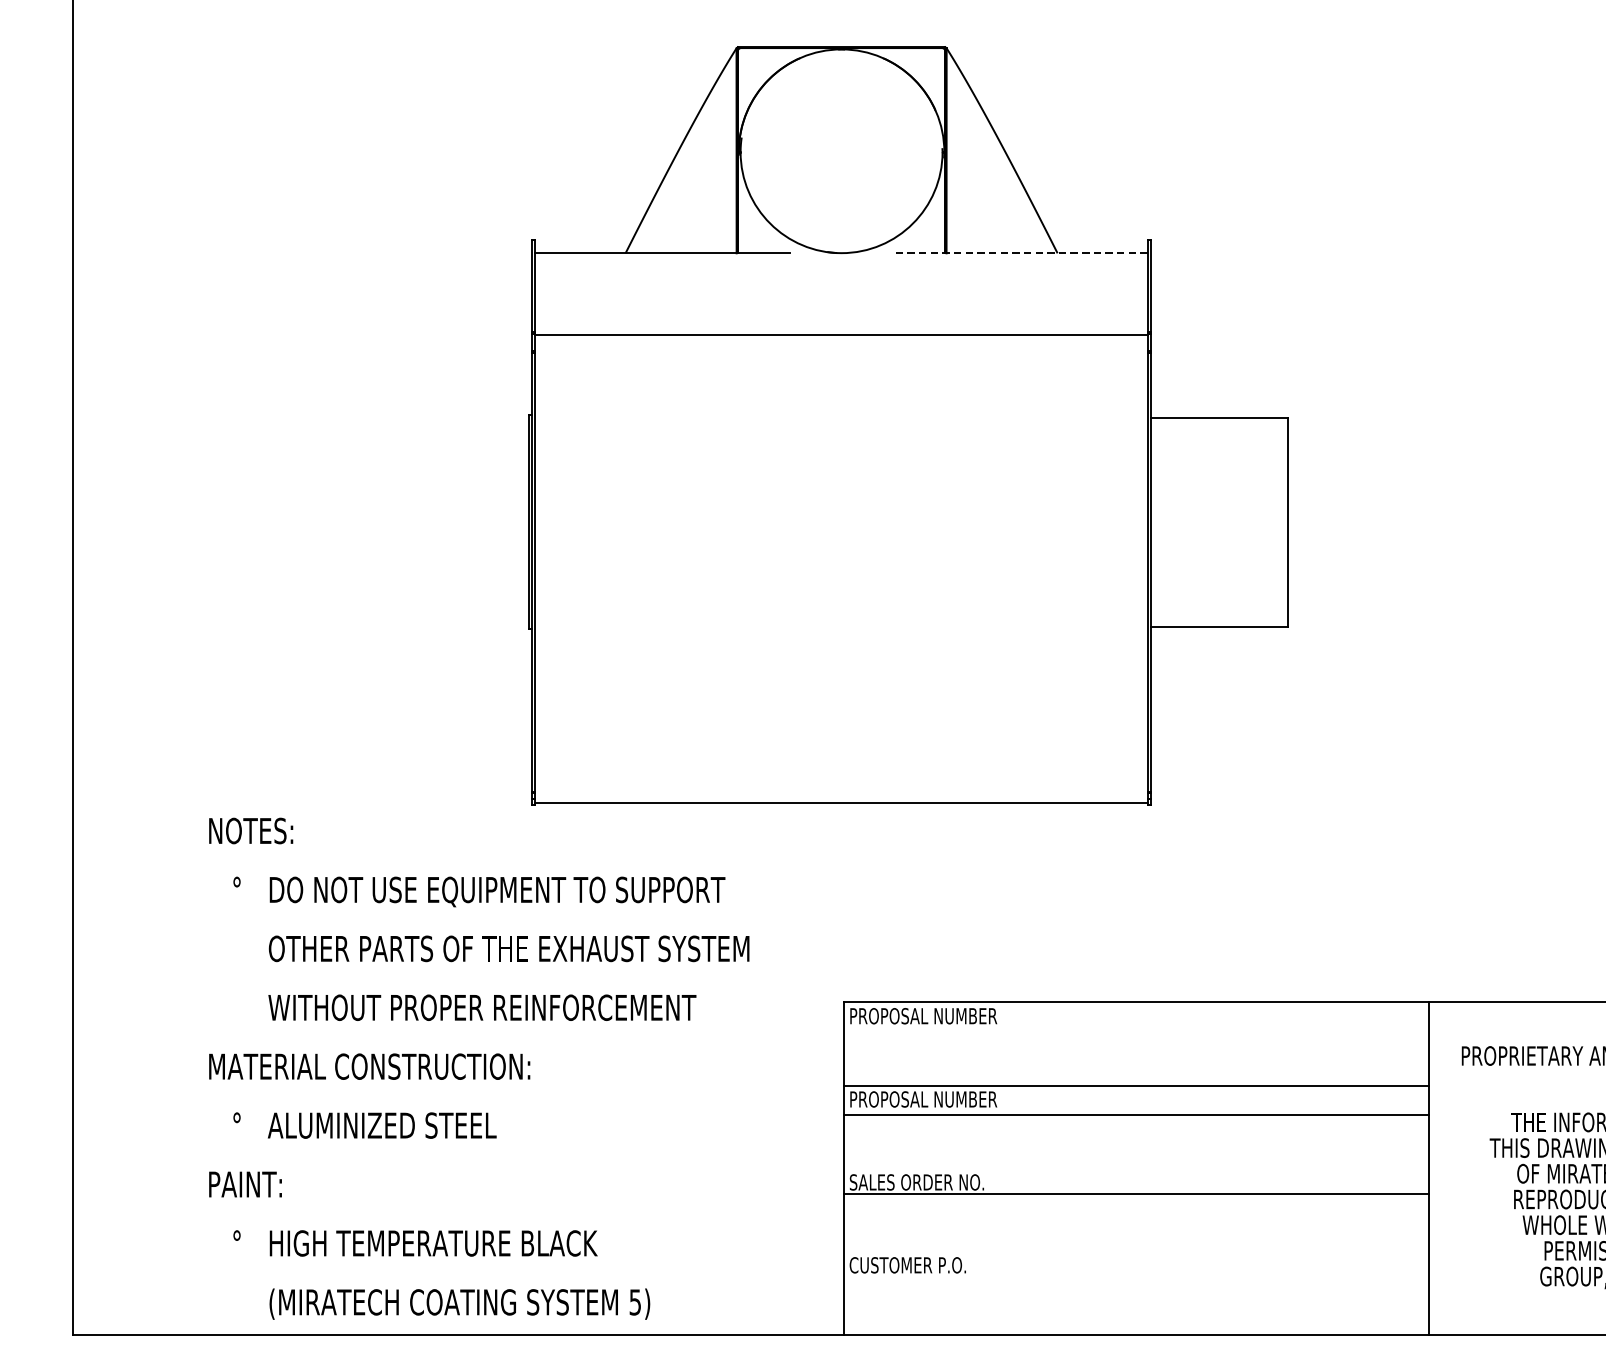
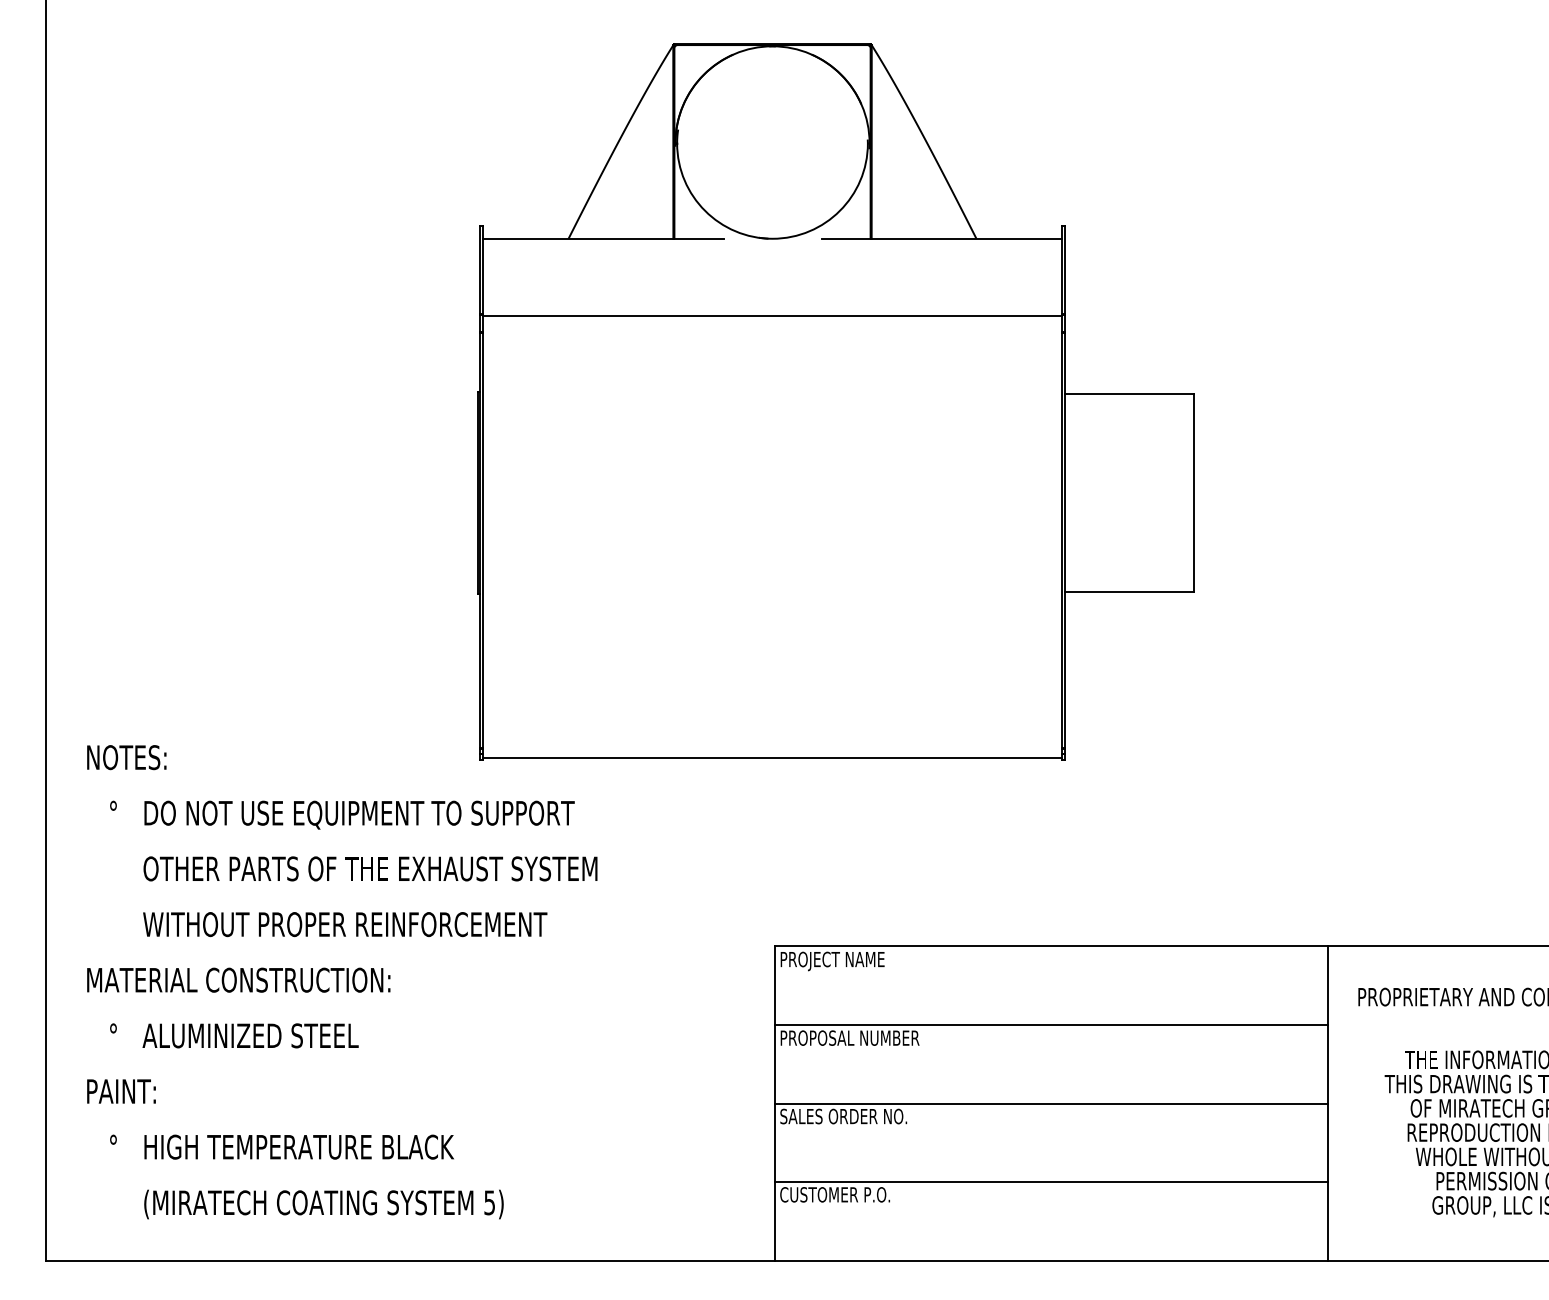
line: (1020, 252) -> (941, 238), dashed -> solid
text: (937, 1018) -> (863, 961), PROPOSAL NUMBER -> PROJECT NAME
text: (479, 1069) -> (342, 982), moved
line: (1135, 1114) -> (1050, 1103), moved
line: (1135, 1194) -> (1050, 1182), moved

